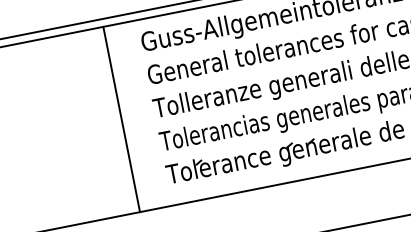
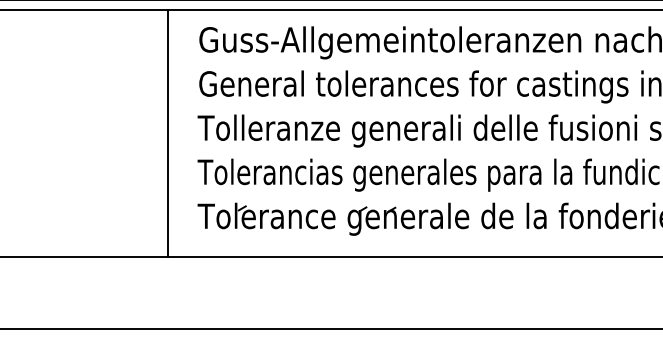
line: (121, 118) -> (168, 132), moved

